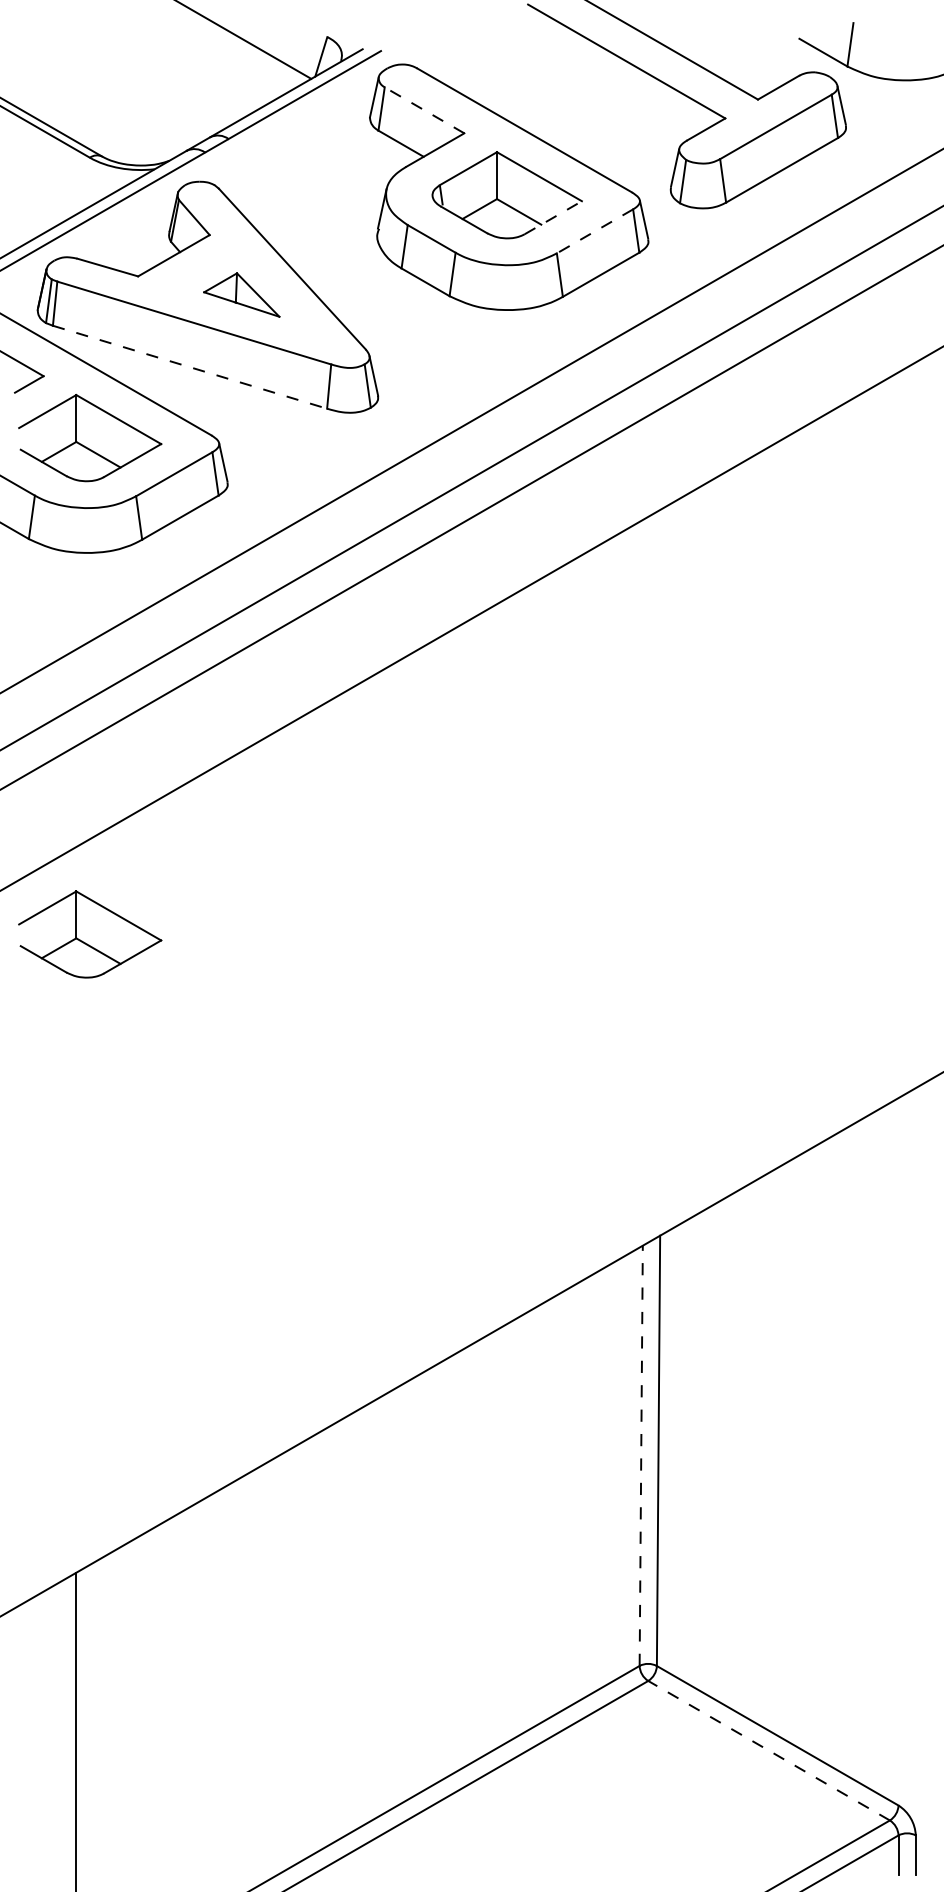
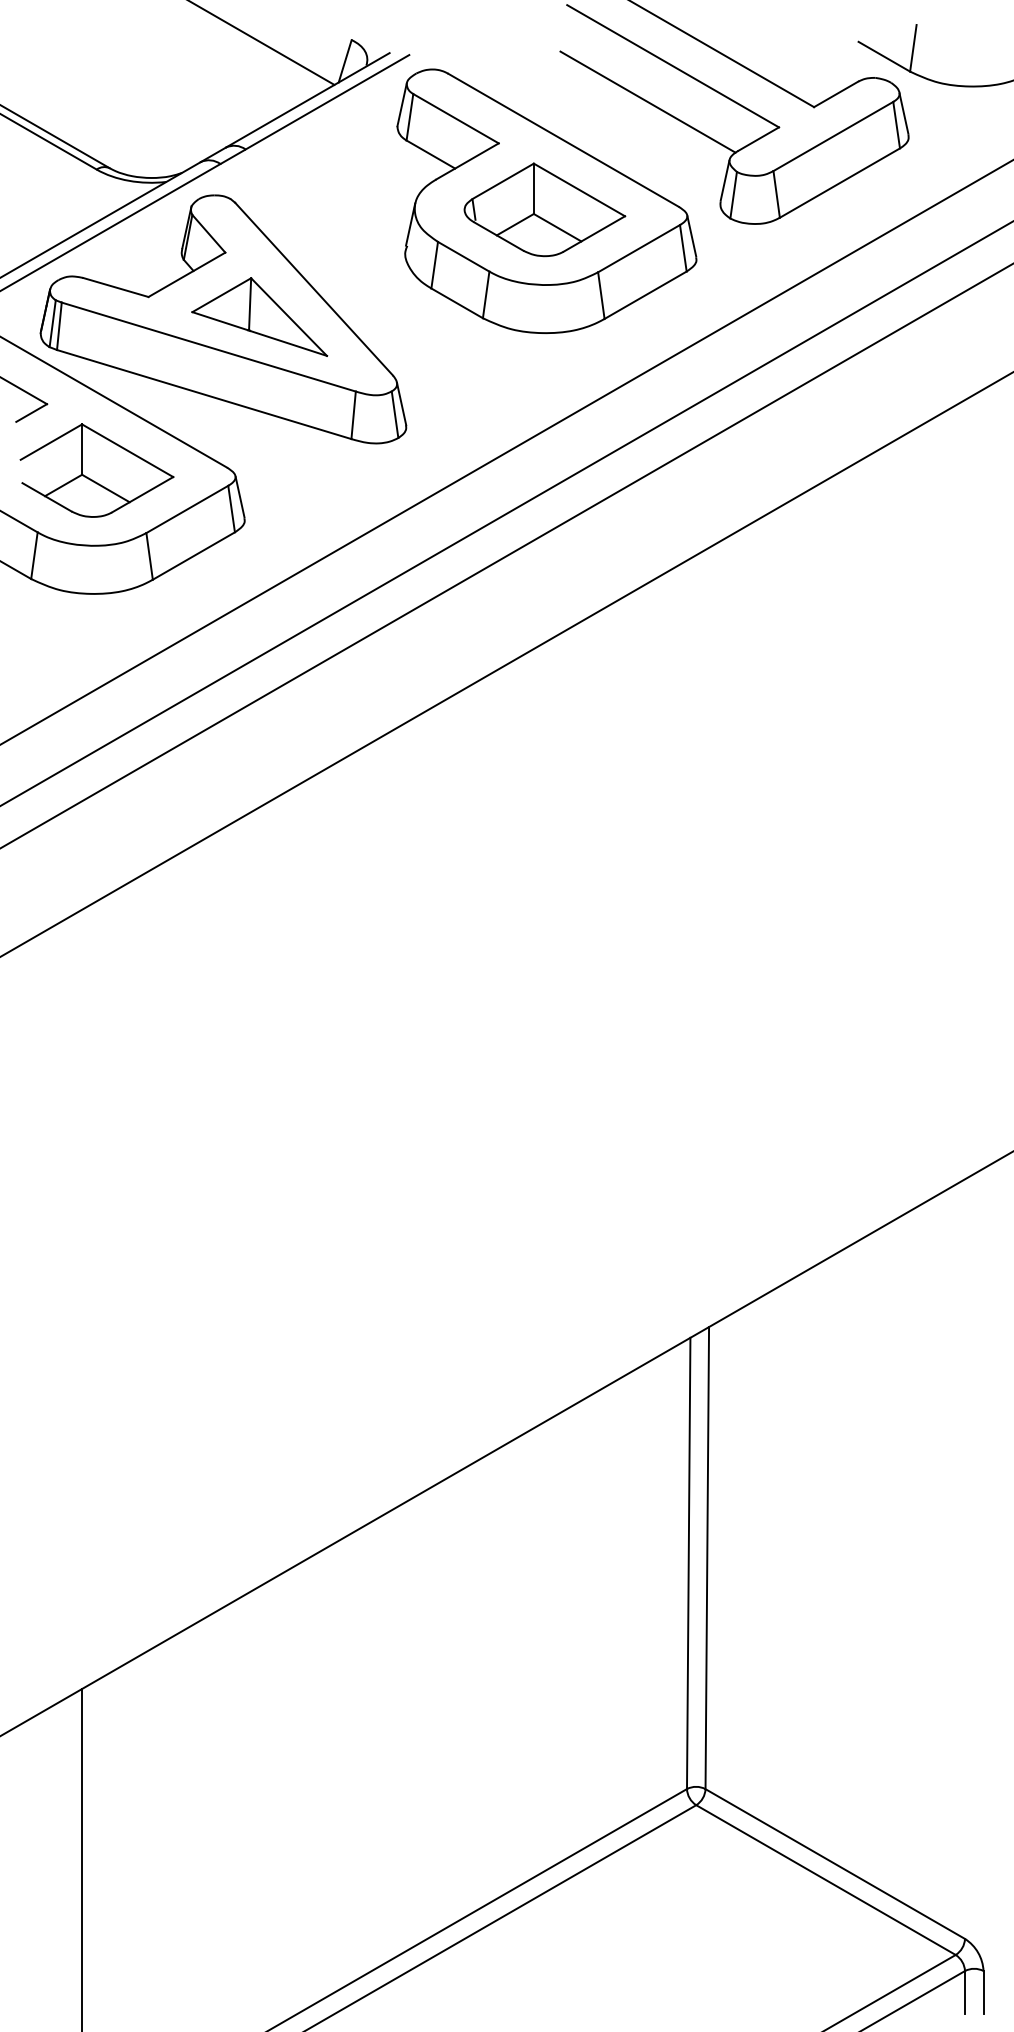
line: (602, 94) -> (647, 101), added
line: (424, 110) -> (455, 118), dashed -> solid
line: (553, 217) -> (594, 233), dashed -> solid
line: (594, 231) -> (638, 248), dashed -> solid
part: (241, 294) -> (259, 316), size x1.67
line: (190, 367) -> (204, 394), dashed -> solid
part: (89, 934) -> (96, 1003), removed
line: (641, 1455) -> (688, 1563), dashed -> solid
line: (769, 1751) -> (826, 1880), dashed -> solid

